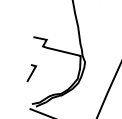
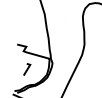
line: (32, 73) -> (27, 69), moved

